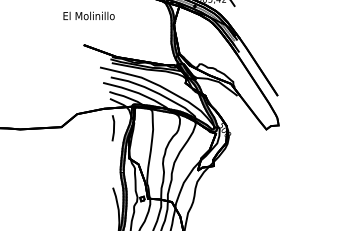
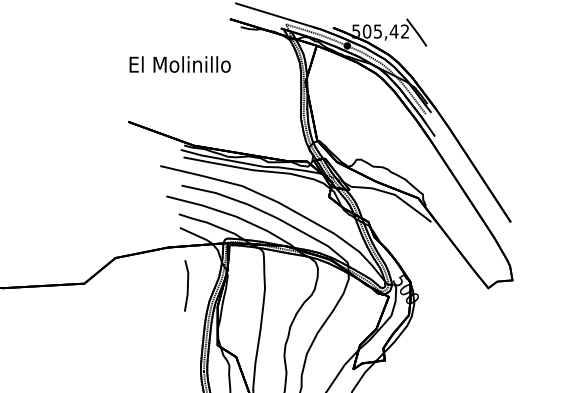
text: (88, 15) -> (178, 63), moved

